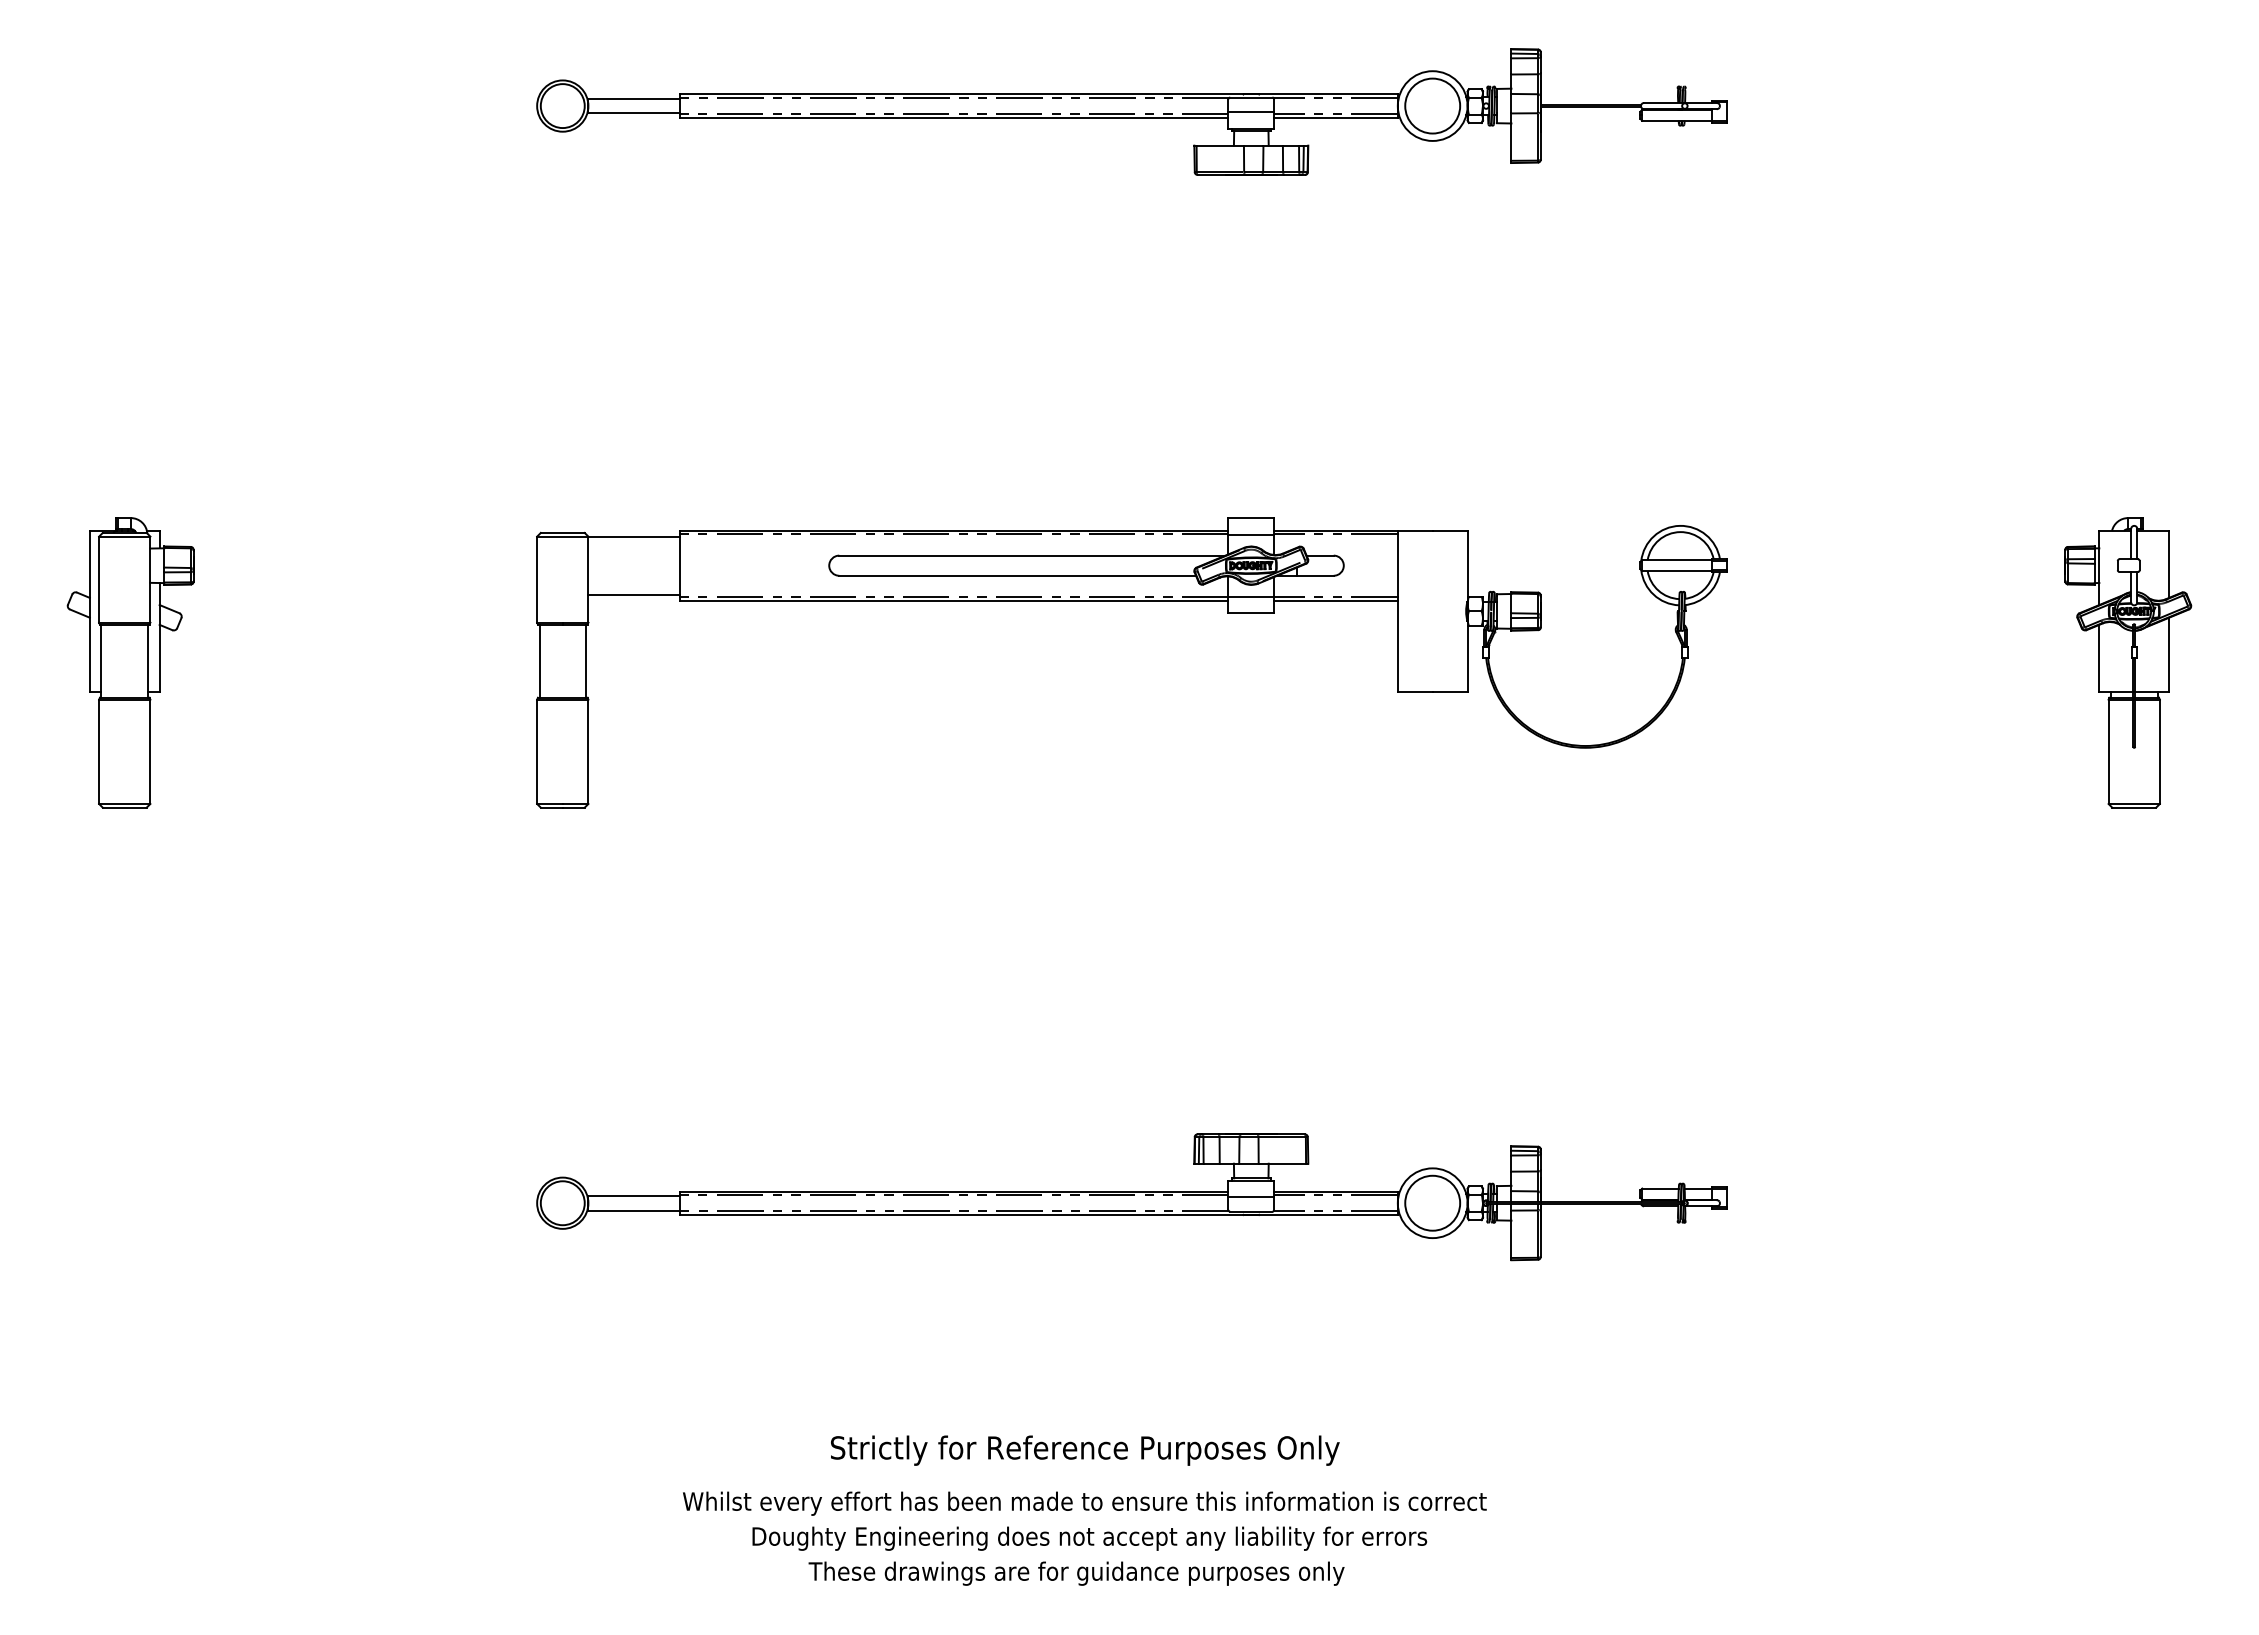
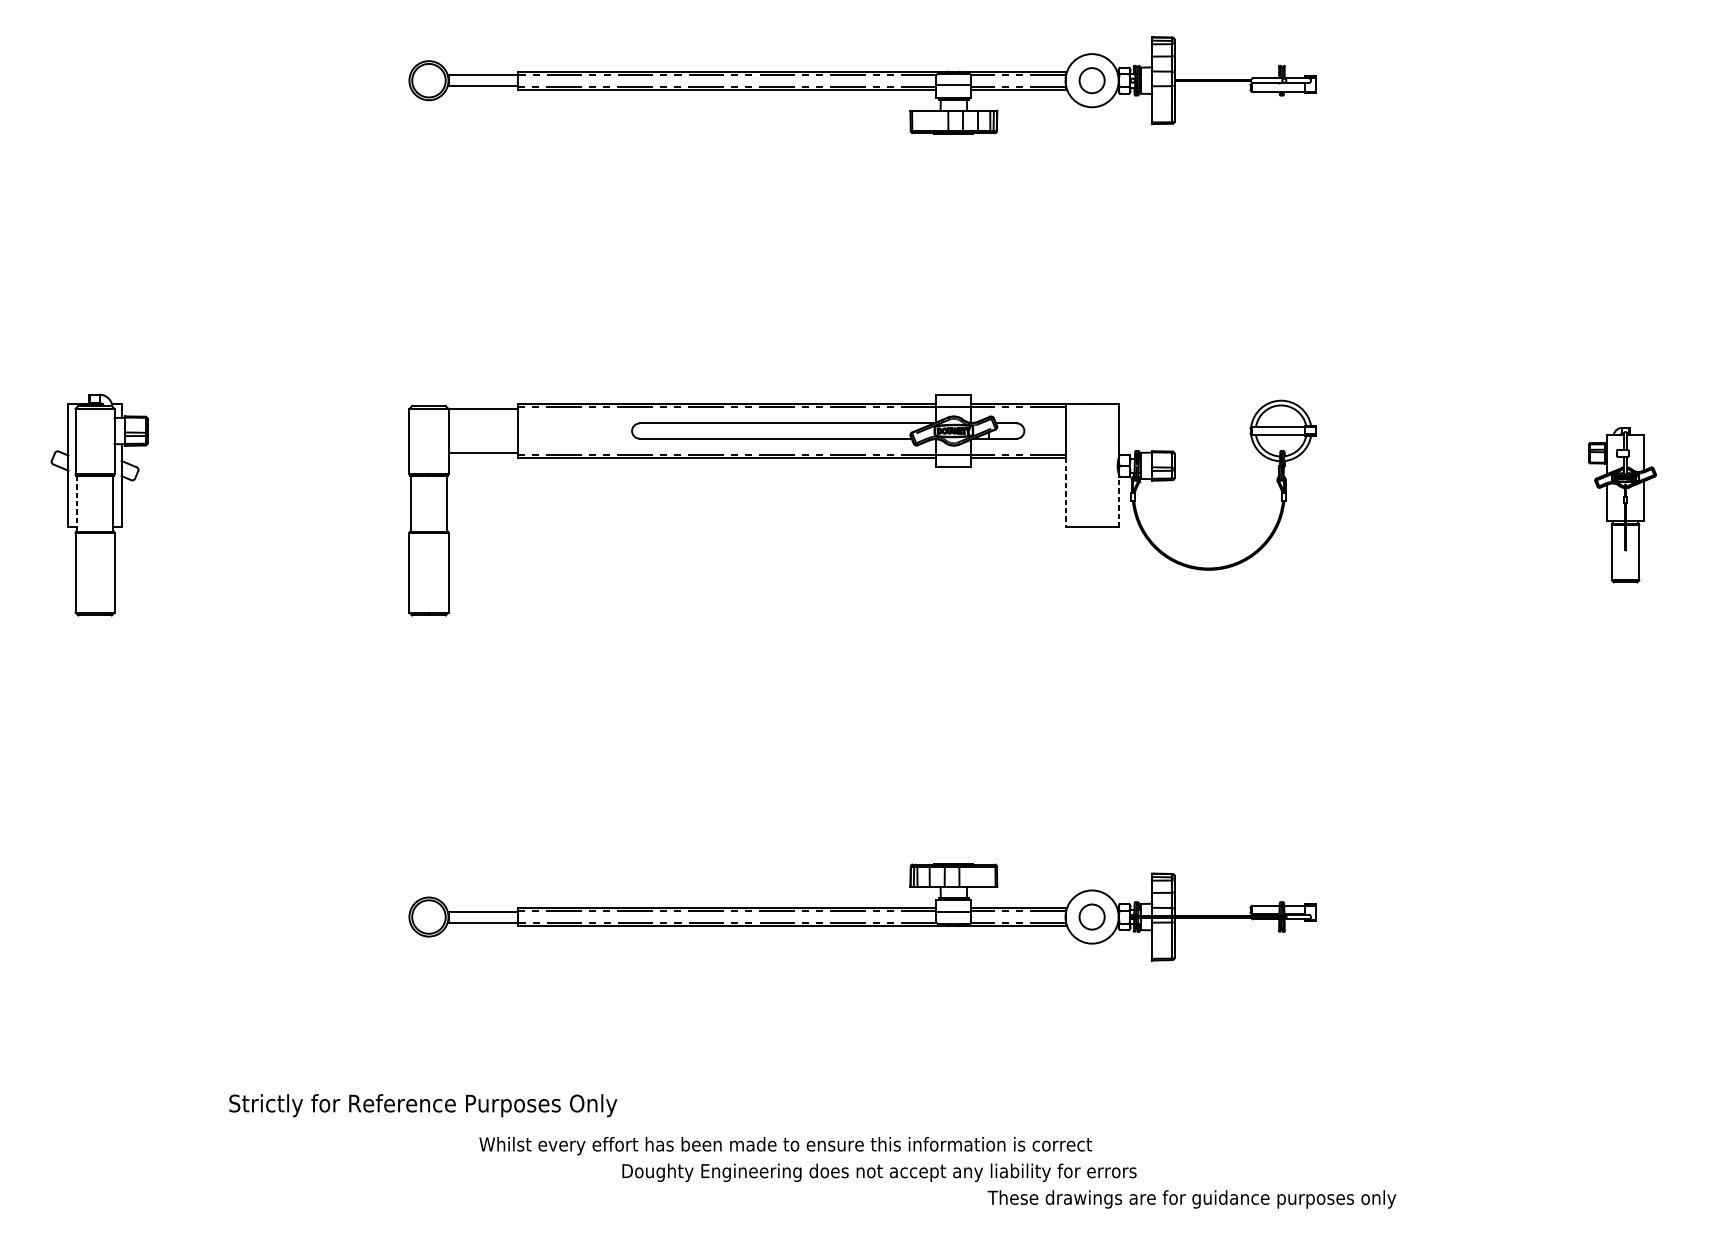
circle: (1432, 105) -> (1091, 80), size x0.6
line: (1397, 646) -> (1065, 492), solid -> dashed
line: (1467, 659) -> (1118, 502), solid -> dashed
line: (101, 661) -> (77, 504), solid -> dashed
part: (2128, 662) -> (1622, 504), size x0.7
circle: (1432, 1202) -> (1091, 916), size x0.6
text: (1085, 1450) -> (423, 1105), moved
text: (1084, 1503) -> (785, 1145), moved
text: (1089, 1538) -> (879, 1172), moved
text: (1076, 1573) -> (1191, 1199), moved

